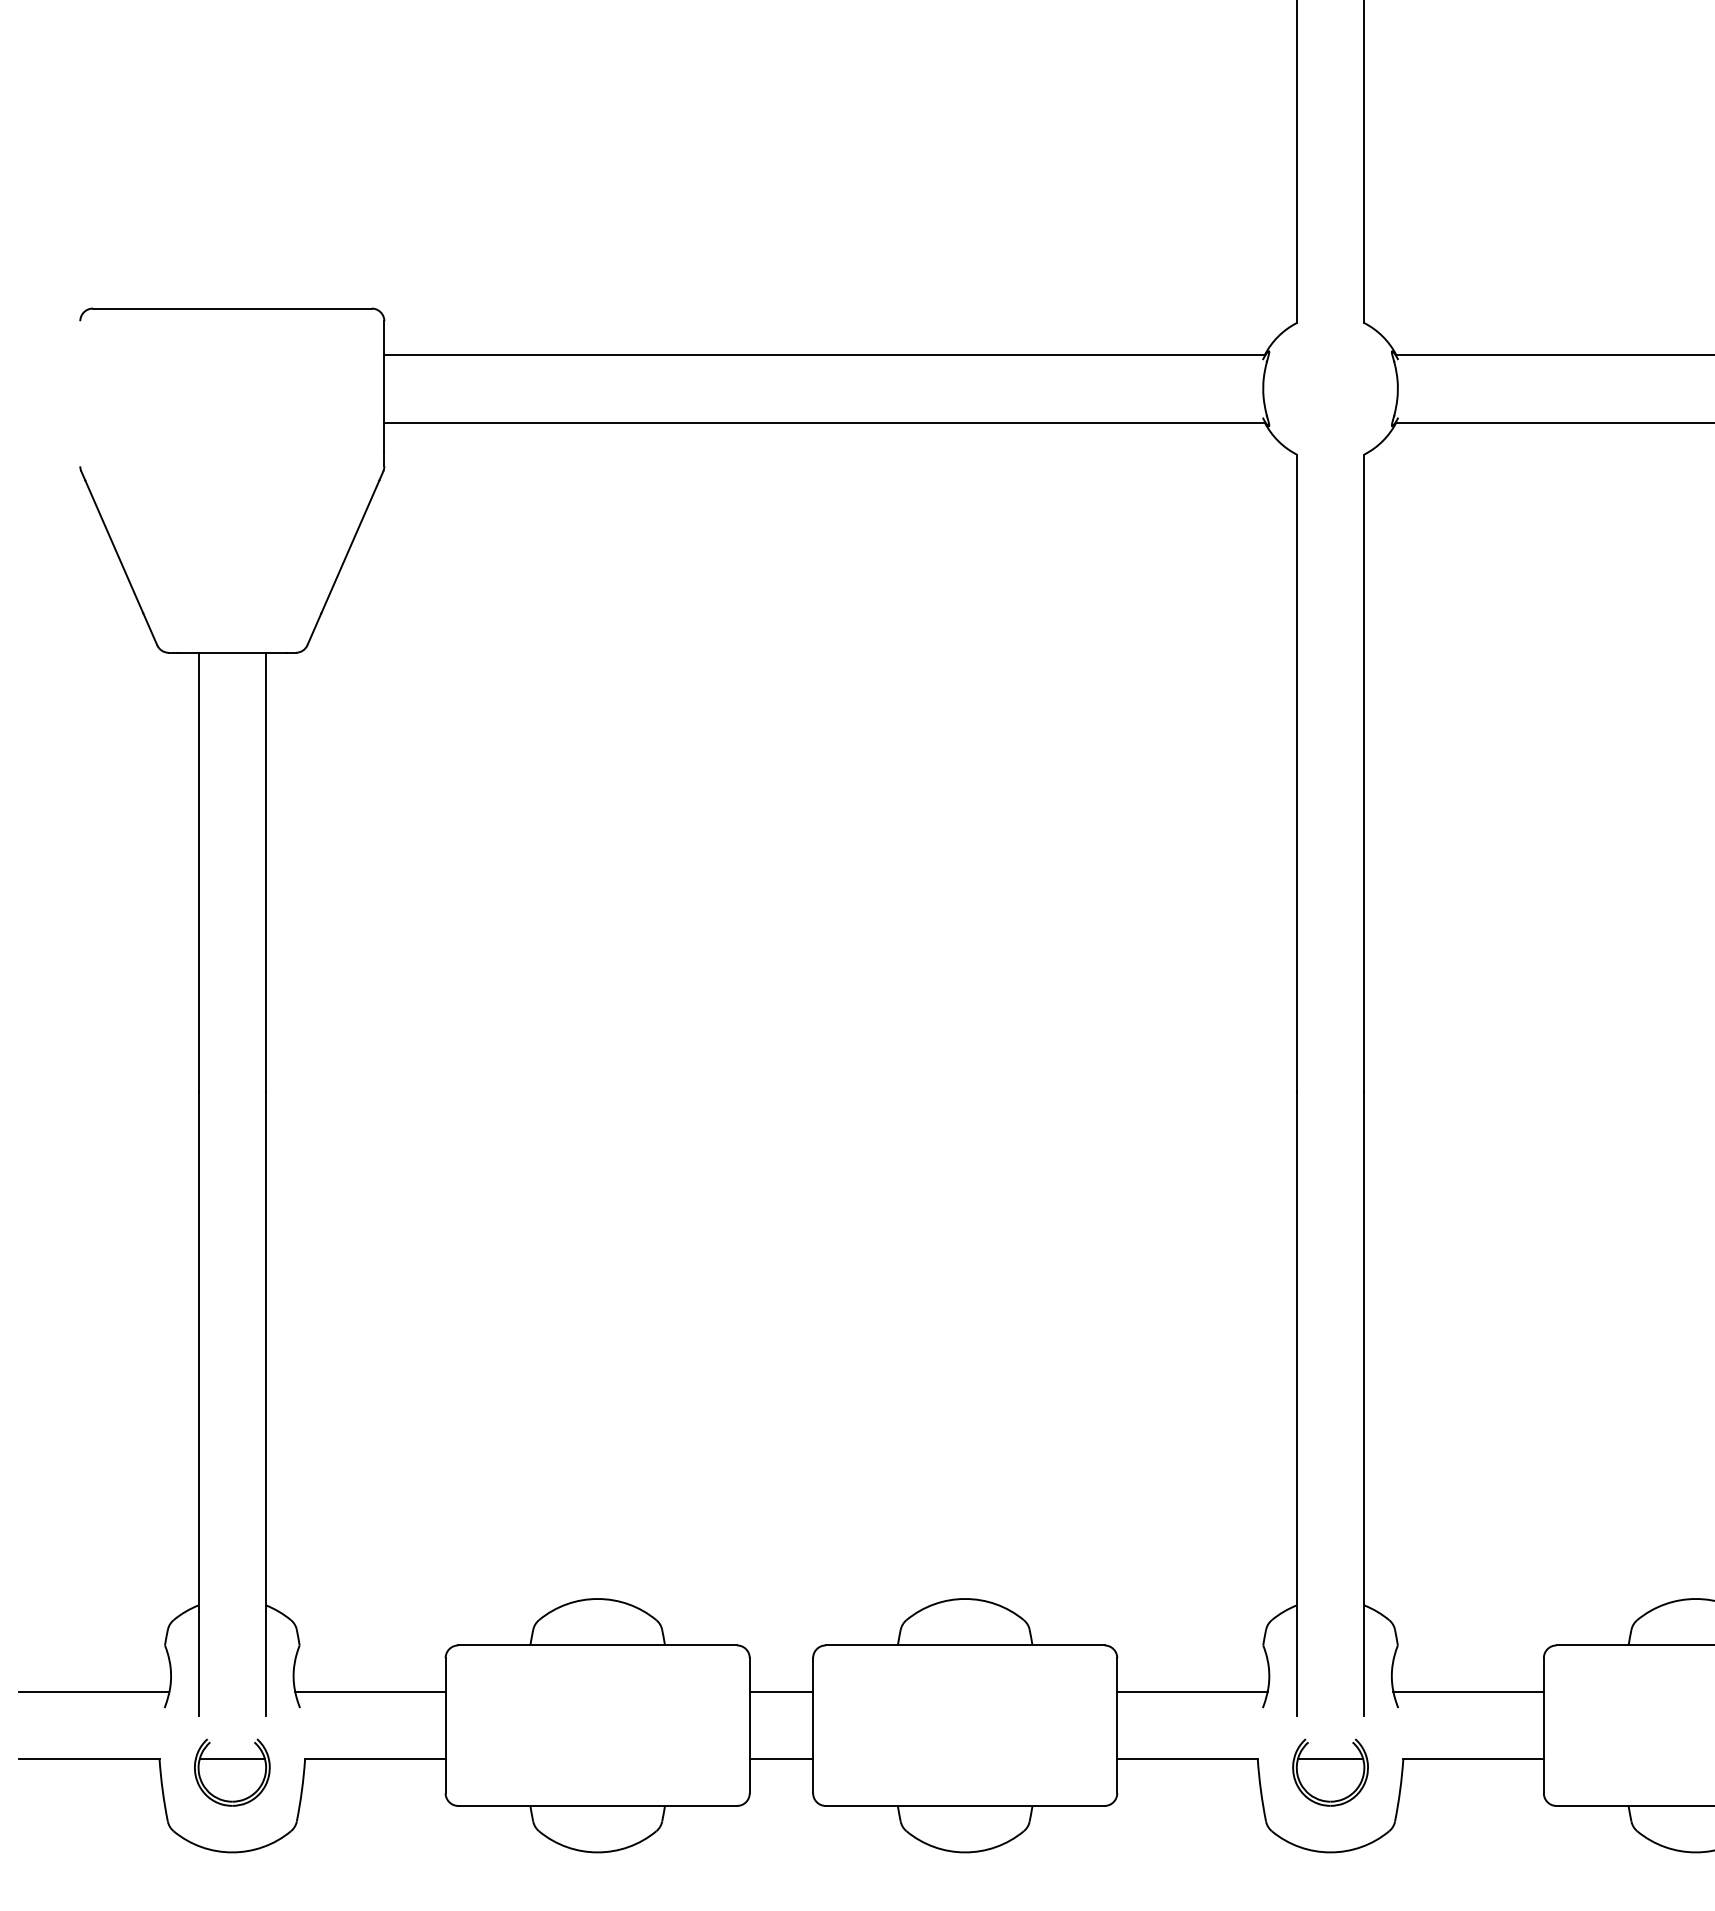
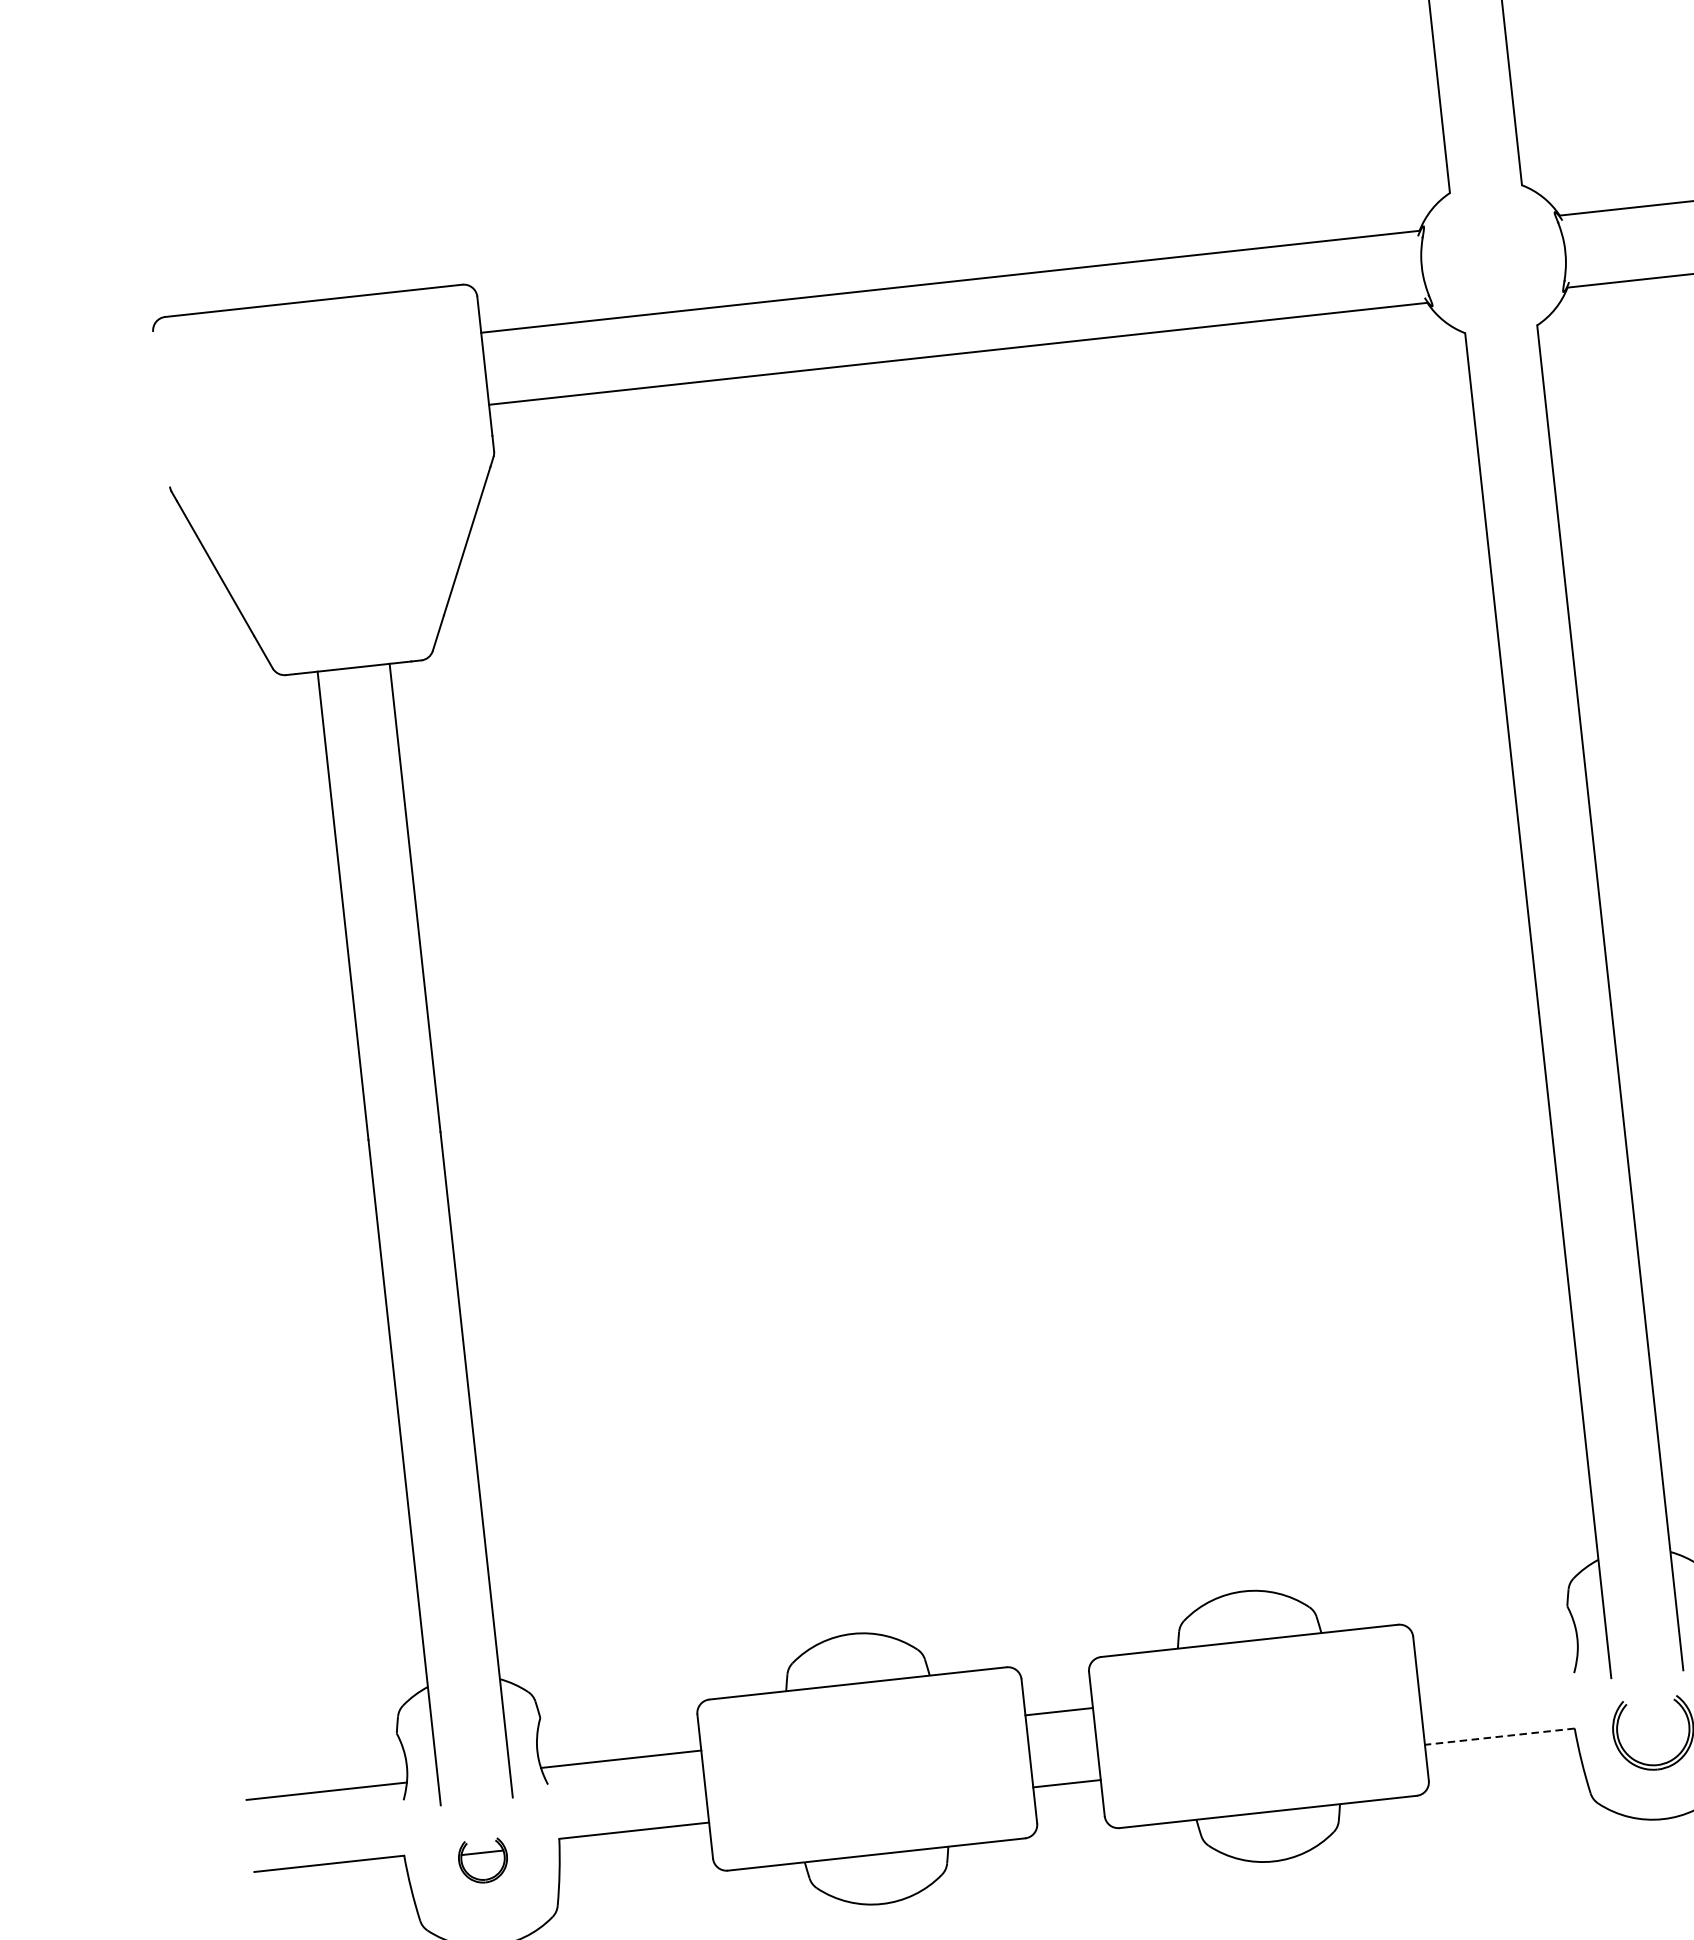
line: (1192, 1691) -> (1497, 1663), removed
line: (1187, 1759) -> (1499, 1736), solid -> dashed
line: (1330, 1759) -> (1652, 1720), removed
part: (232, 1772) -> (483, 1861), size x0.6

